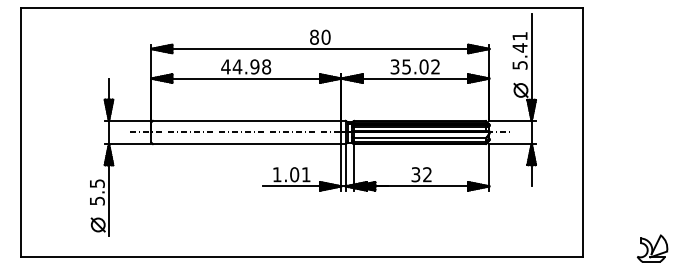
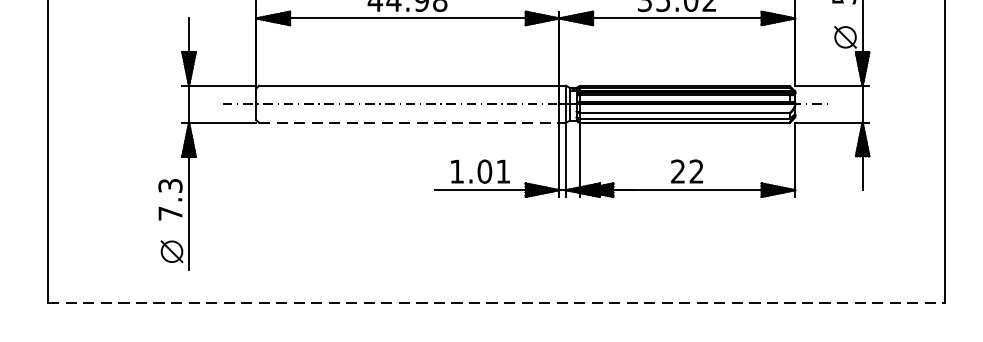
line: (247, 144) -> (409, 123), solid -> dashed
text: (415, 174) -> (677, 171), 32 -> 22
text: (96, 192) -> (169, 199), 5.5 -> 7.3
line: (302, 256) -> (497, 301), solid -> dashed

